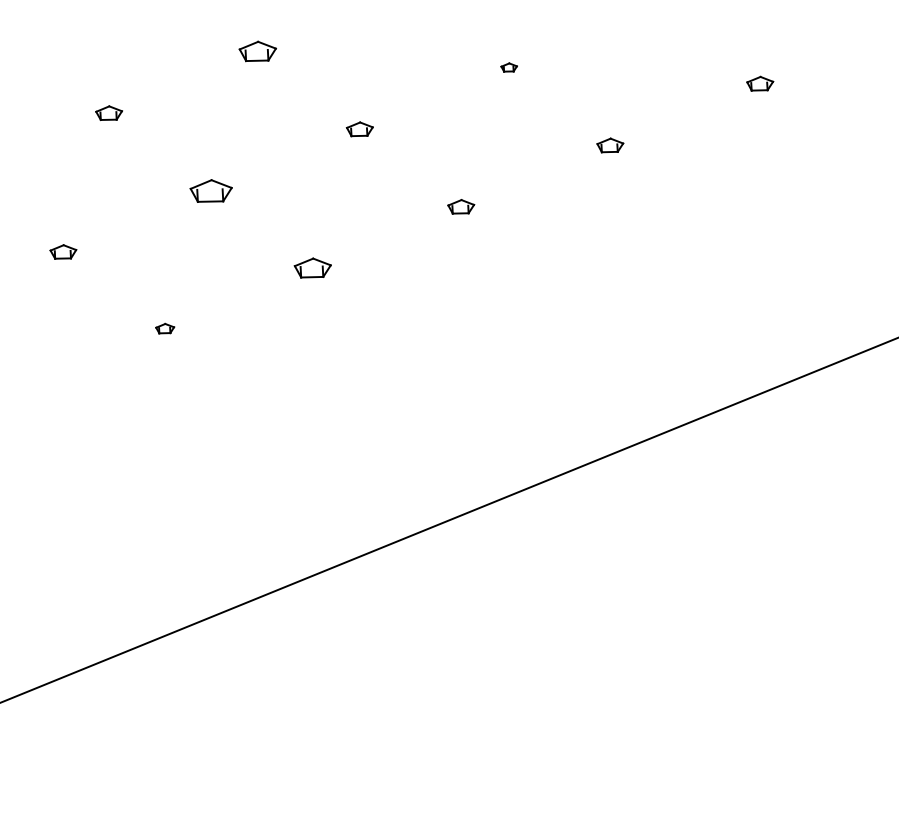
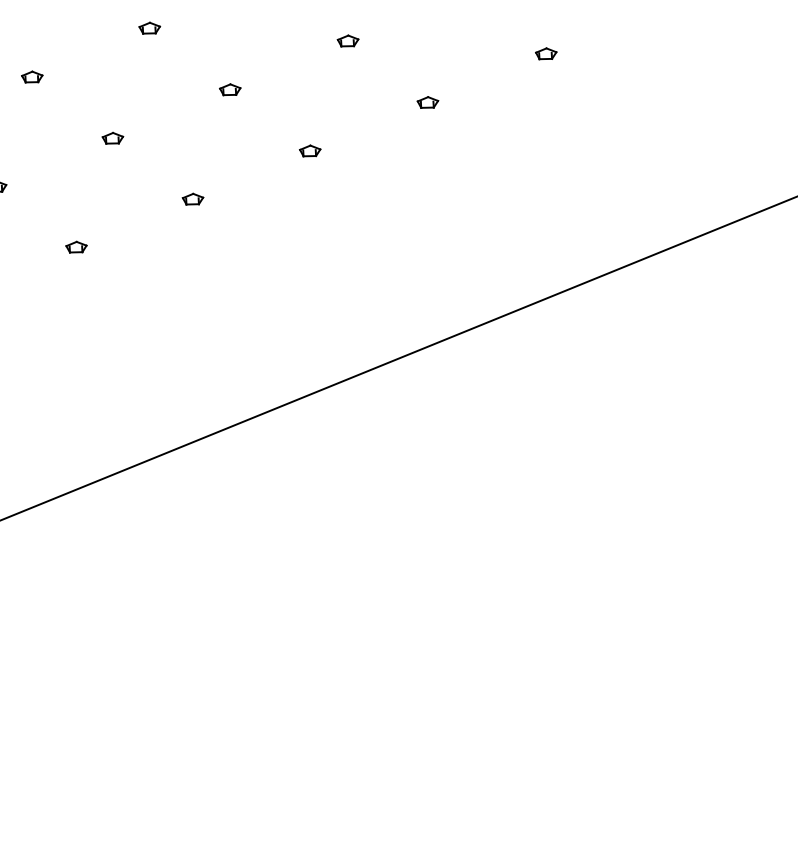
part: (257, 50) -> (149, 27), size x0.71
part: (508, 66) -> (347, 40), size x1.67
part: (210, 189) -> (112, 137), size x0.62
part: (312, 267) -> (192, 198), size x0.71
part: (165, 327) -> (76, 246), size x1.43

